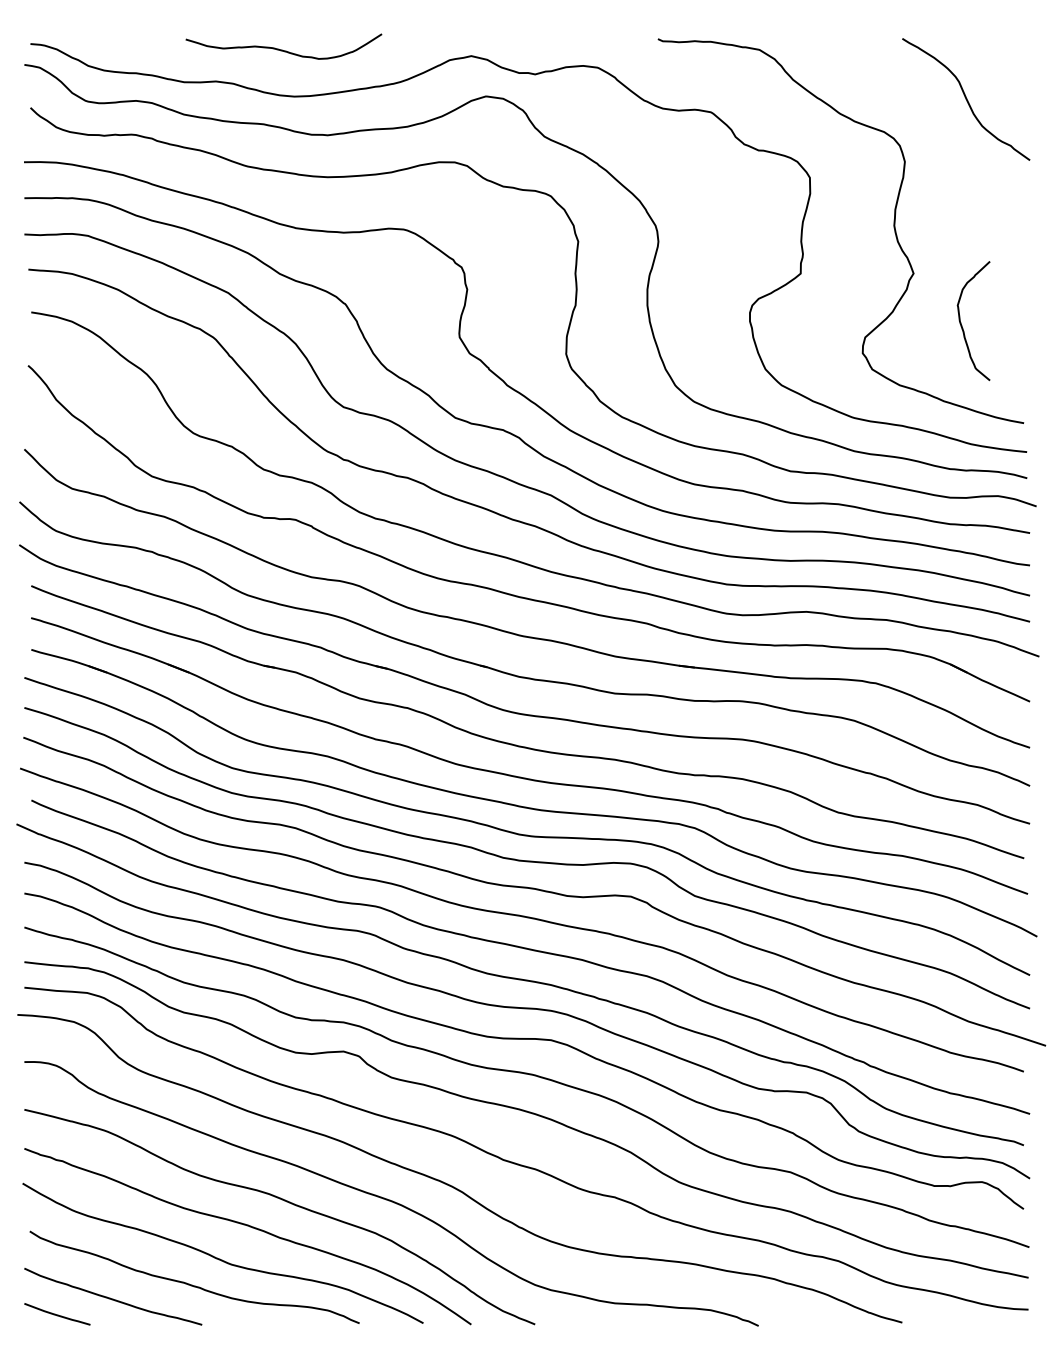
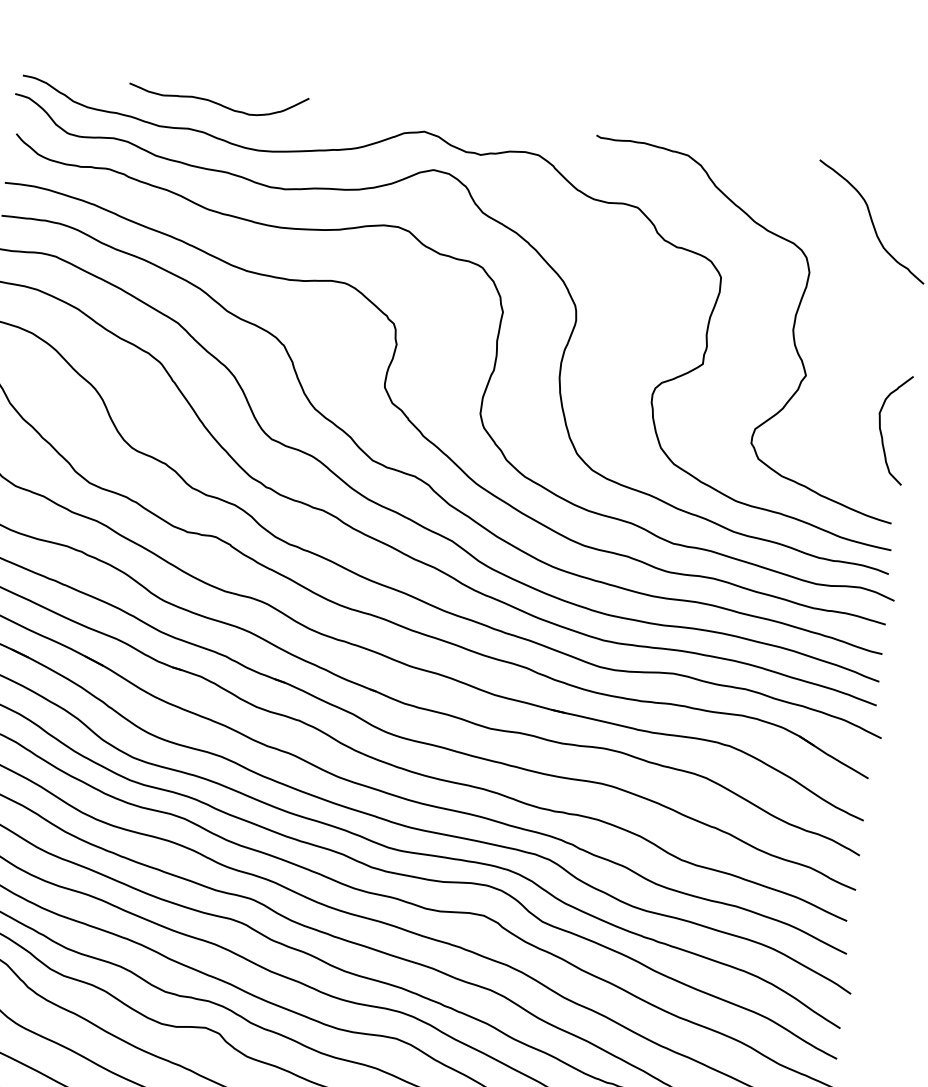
curve: (282, 49) -> (216, 102), moved
curve: (962, 325) -> (881, 432), moved

